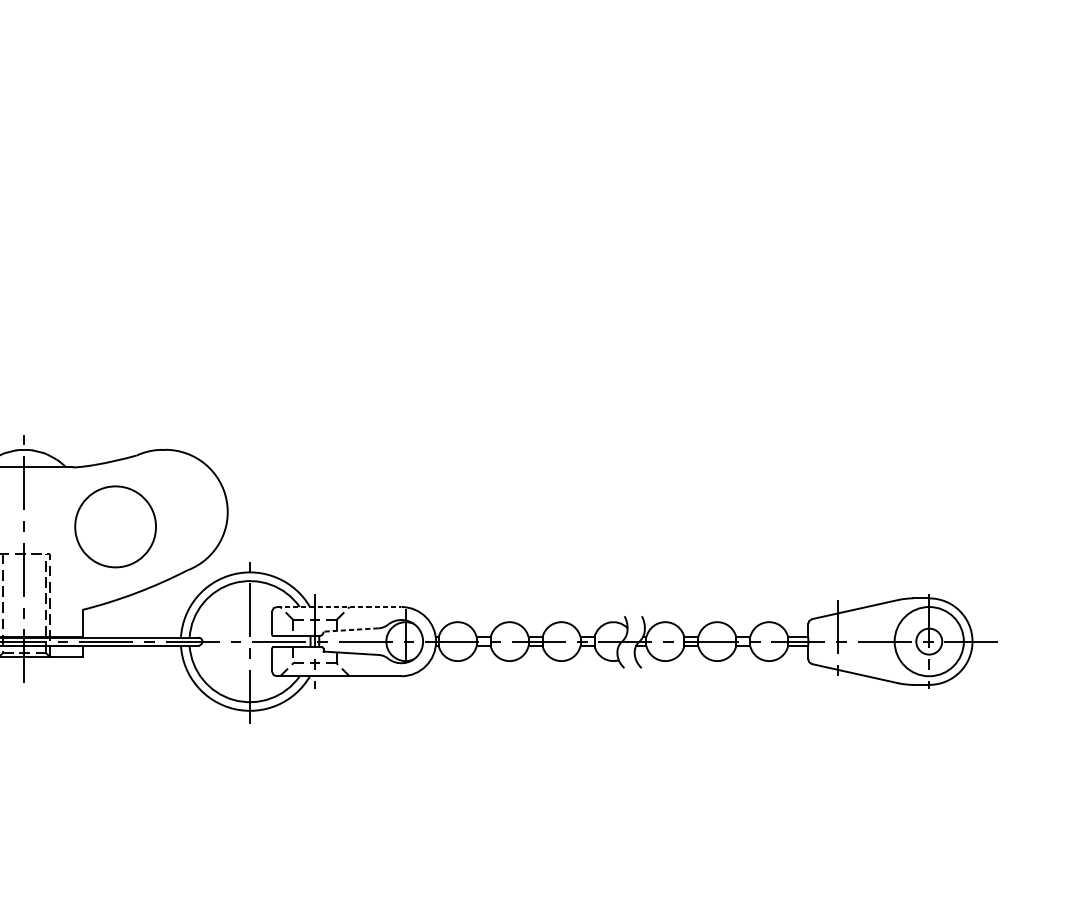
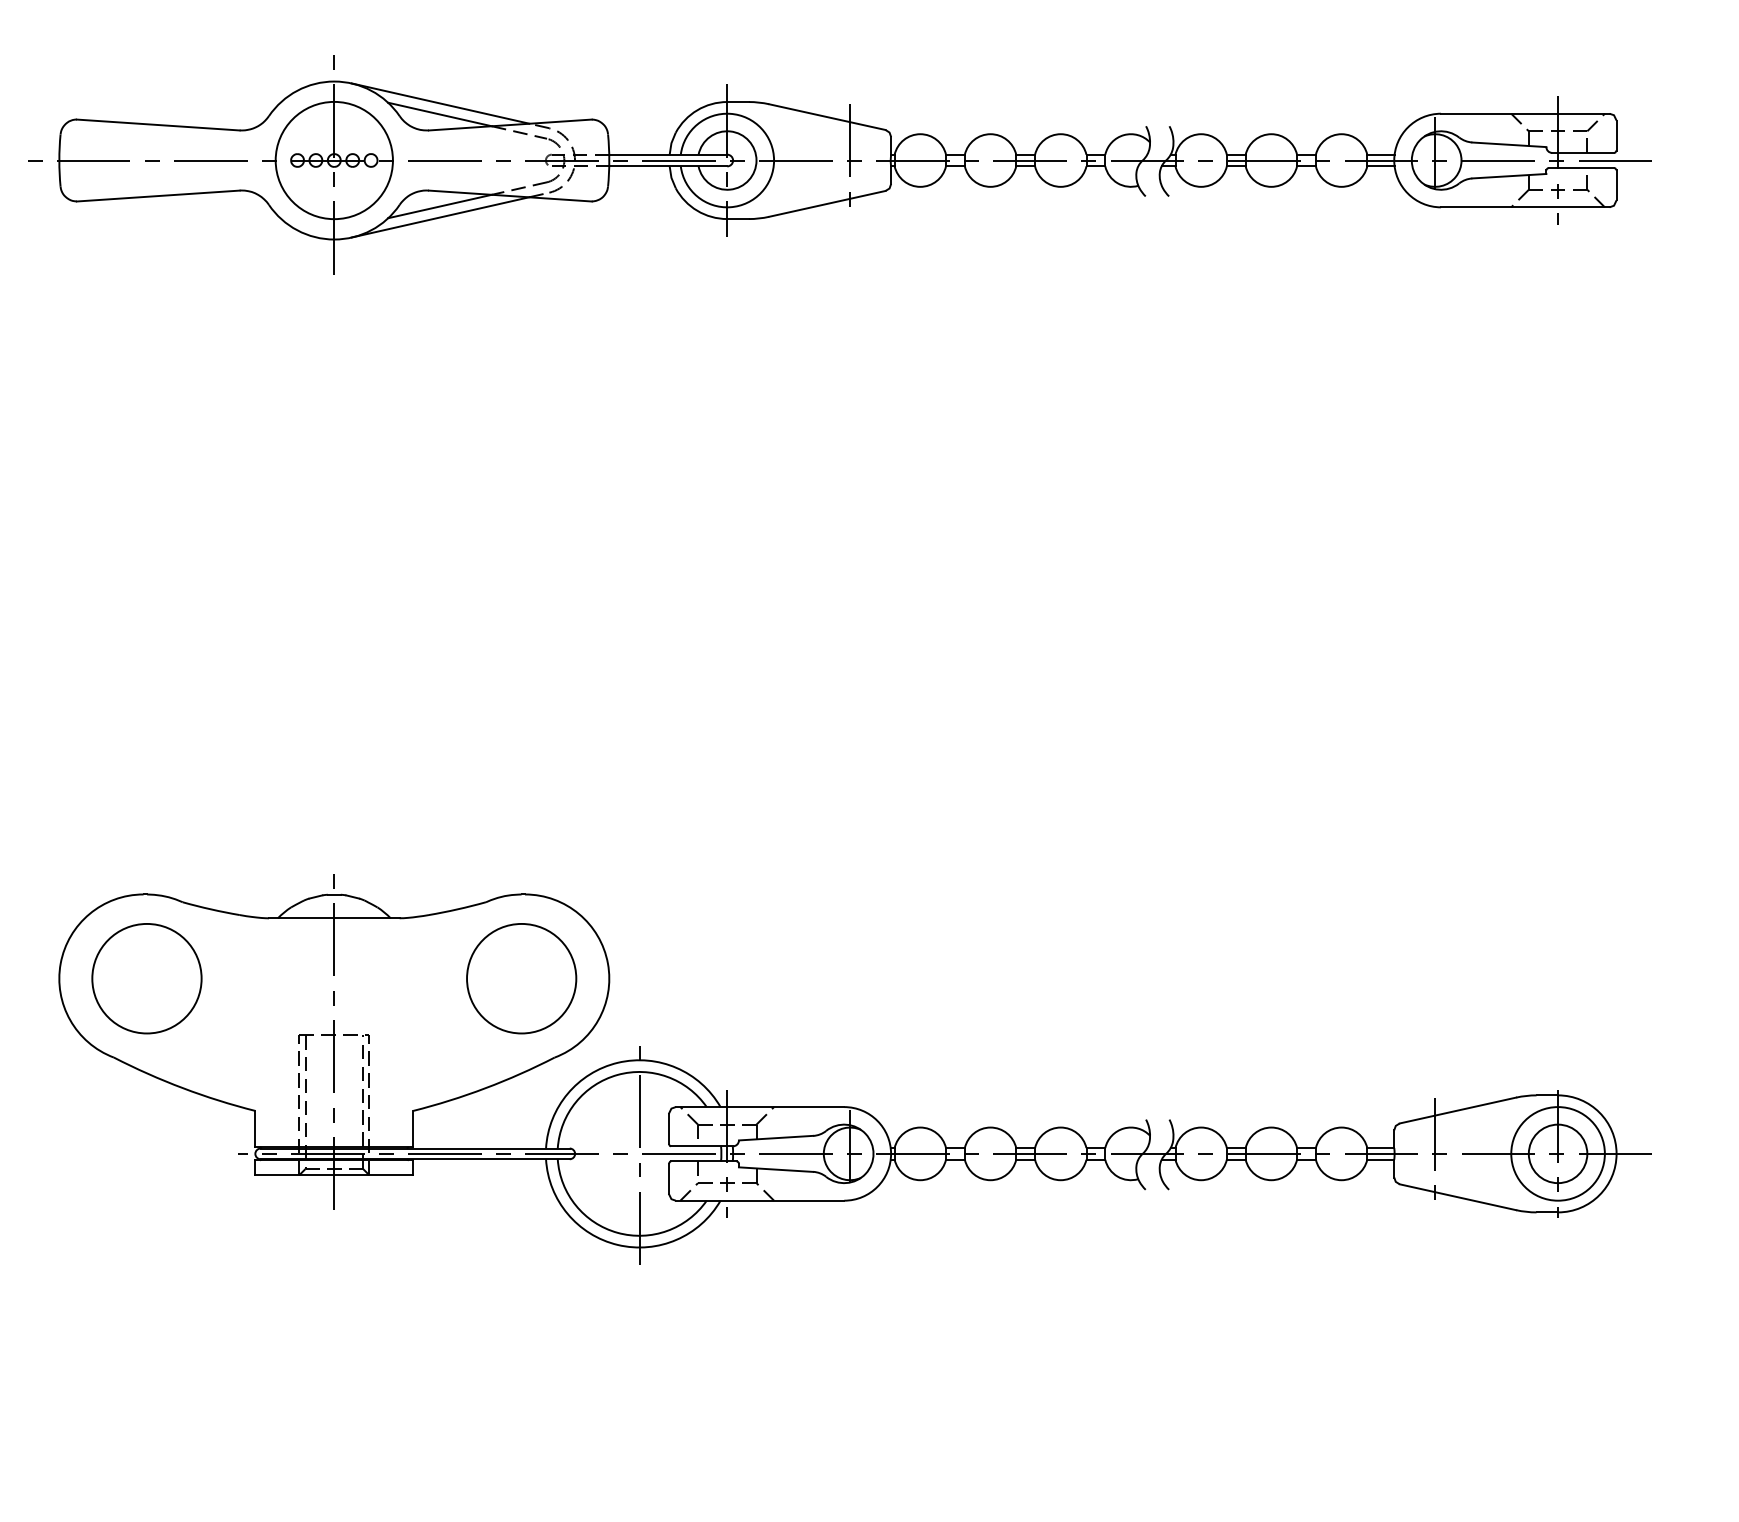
part: (115, 526) -> (521, 978), moved
line: (339, 607) -> (760, 1107), dashed -> solid
line: (350, 630) -> (775, 1138), dashed -> solid
circle: (928, 641) -> (1557, 1153), size x1.67

